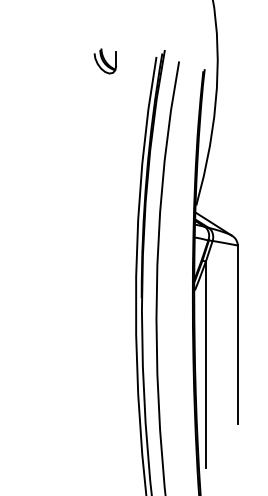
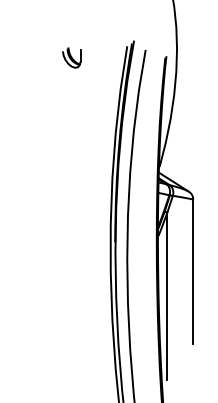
part: (105, 60) -> (71, 57), moved

